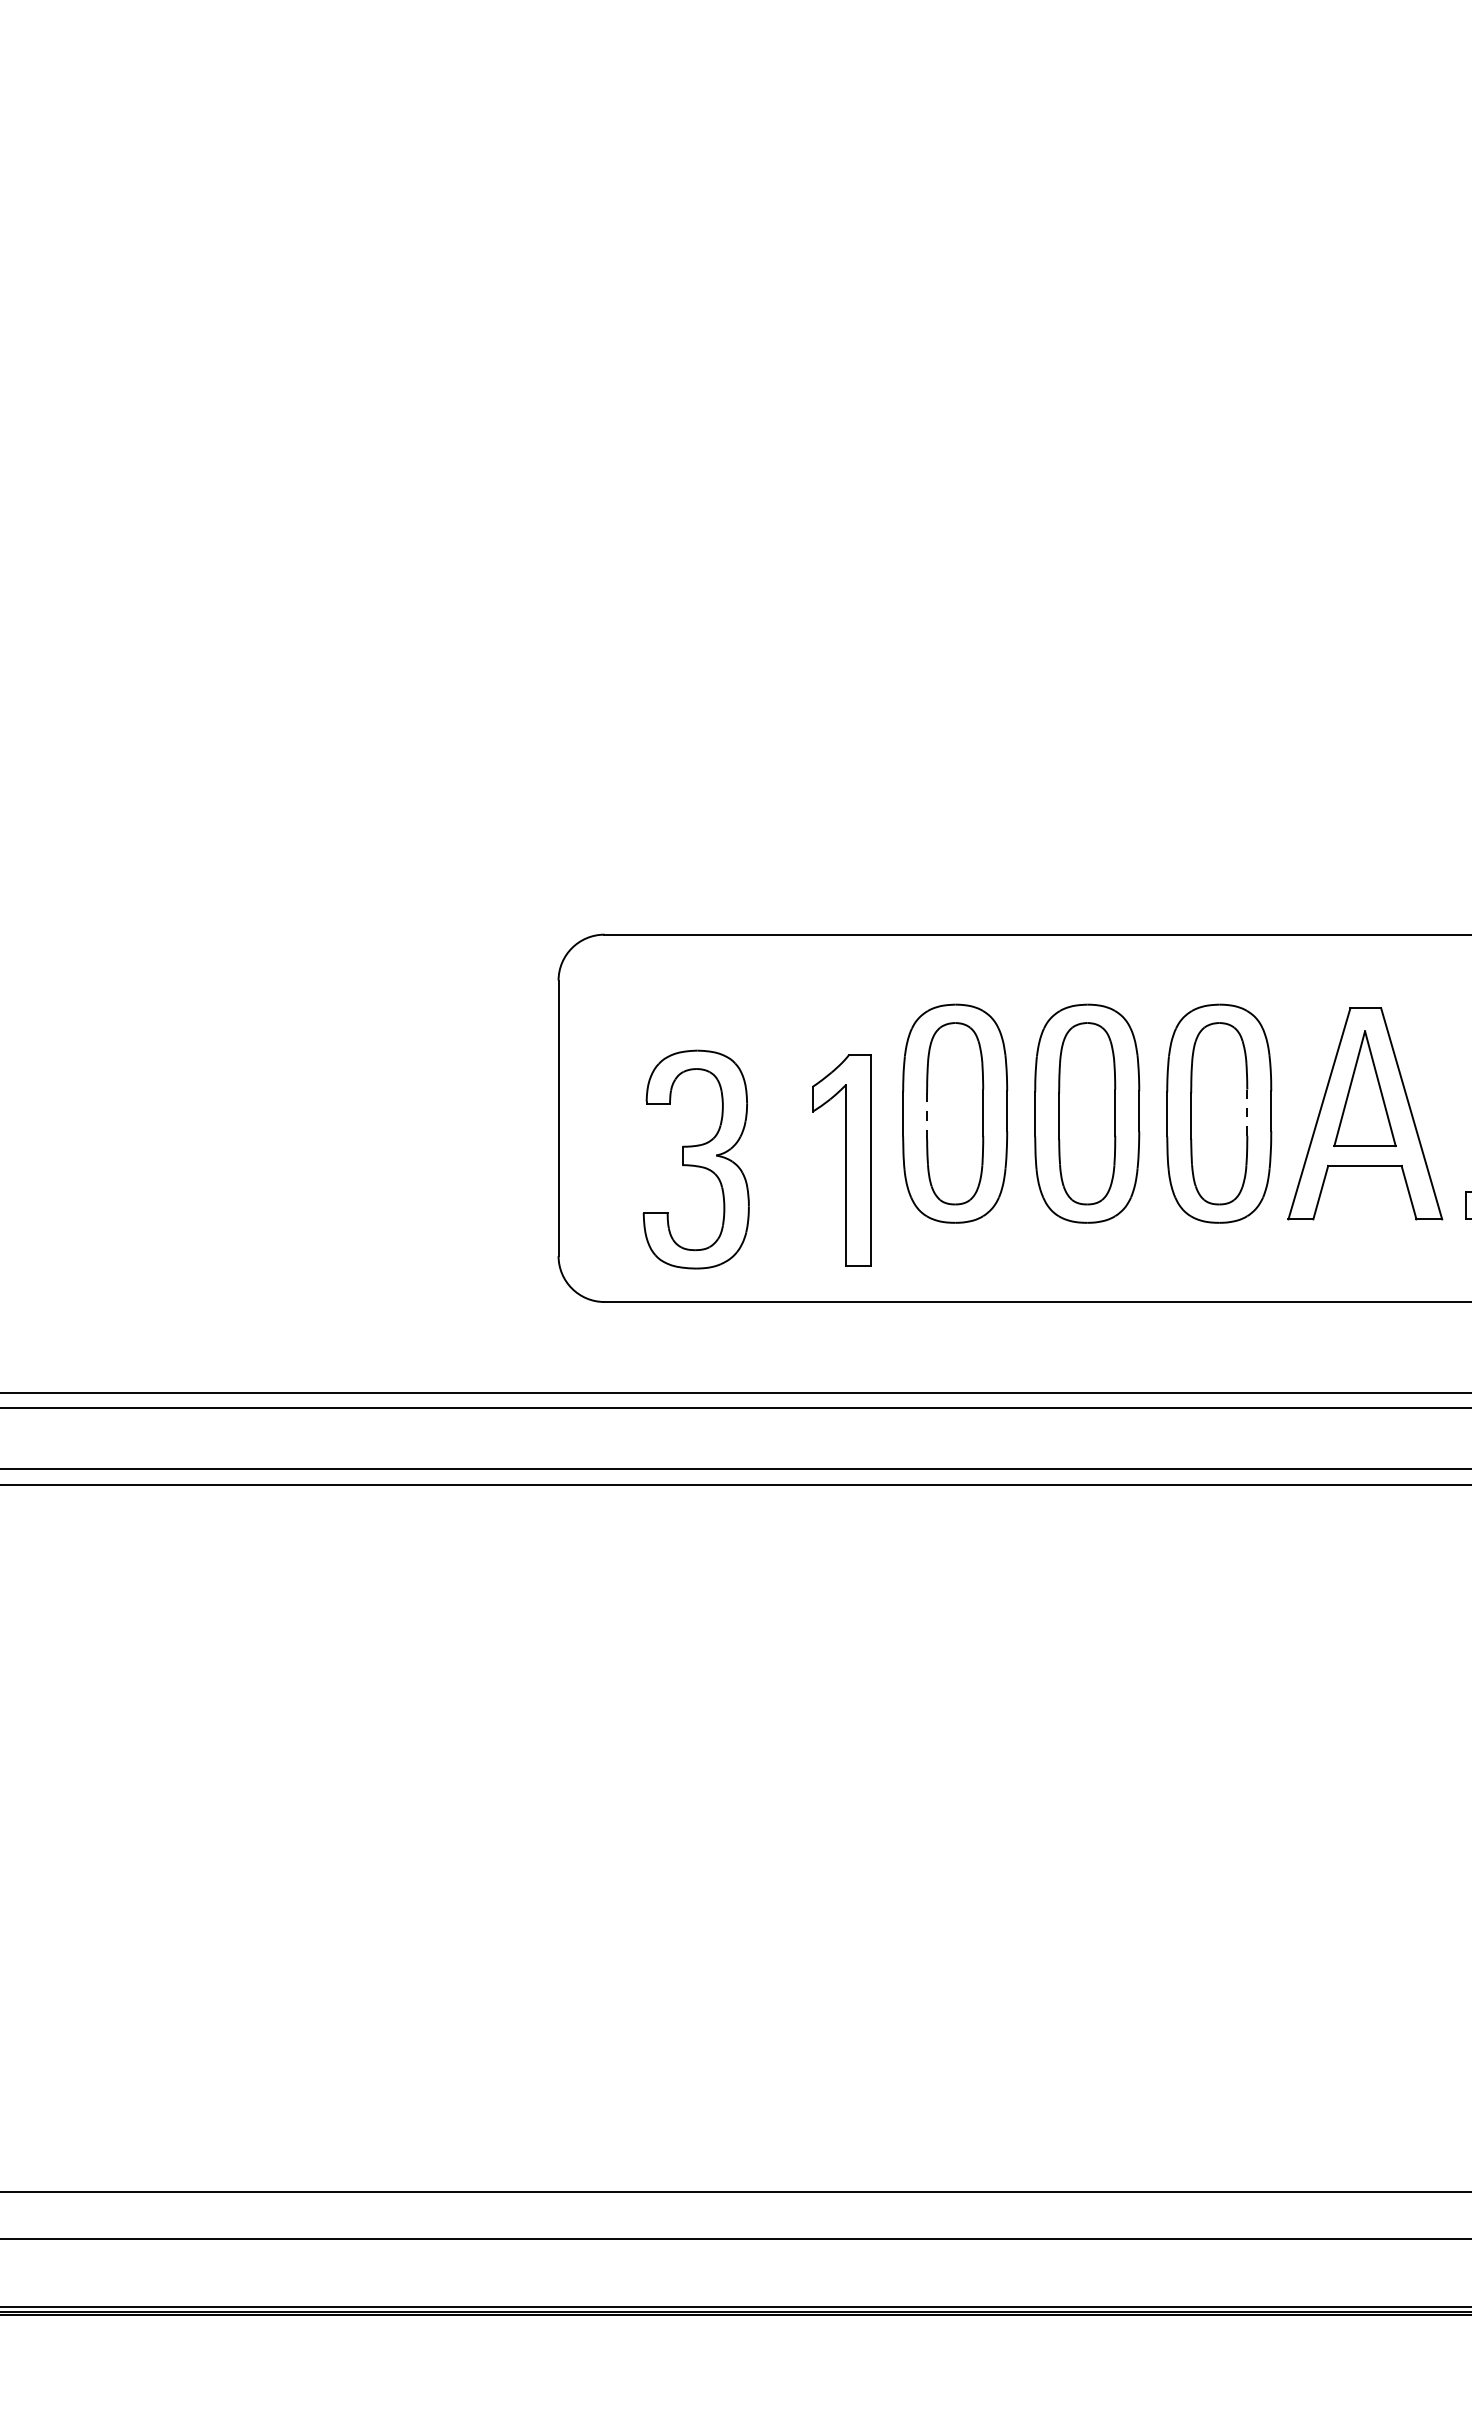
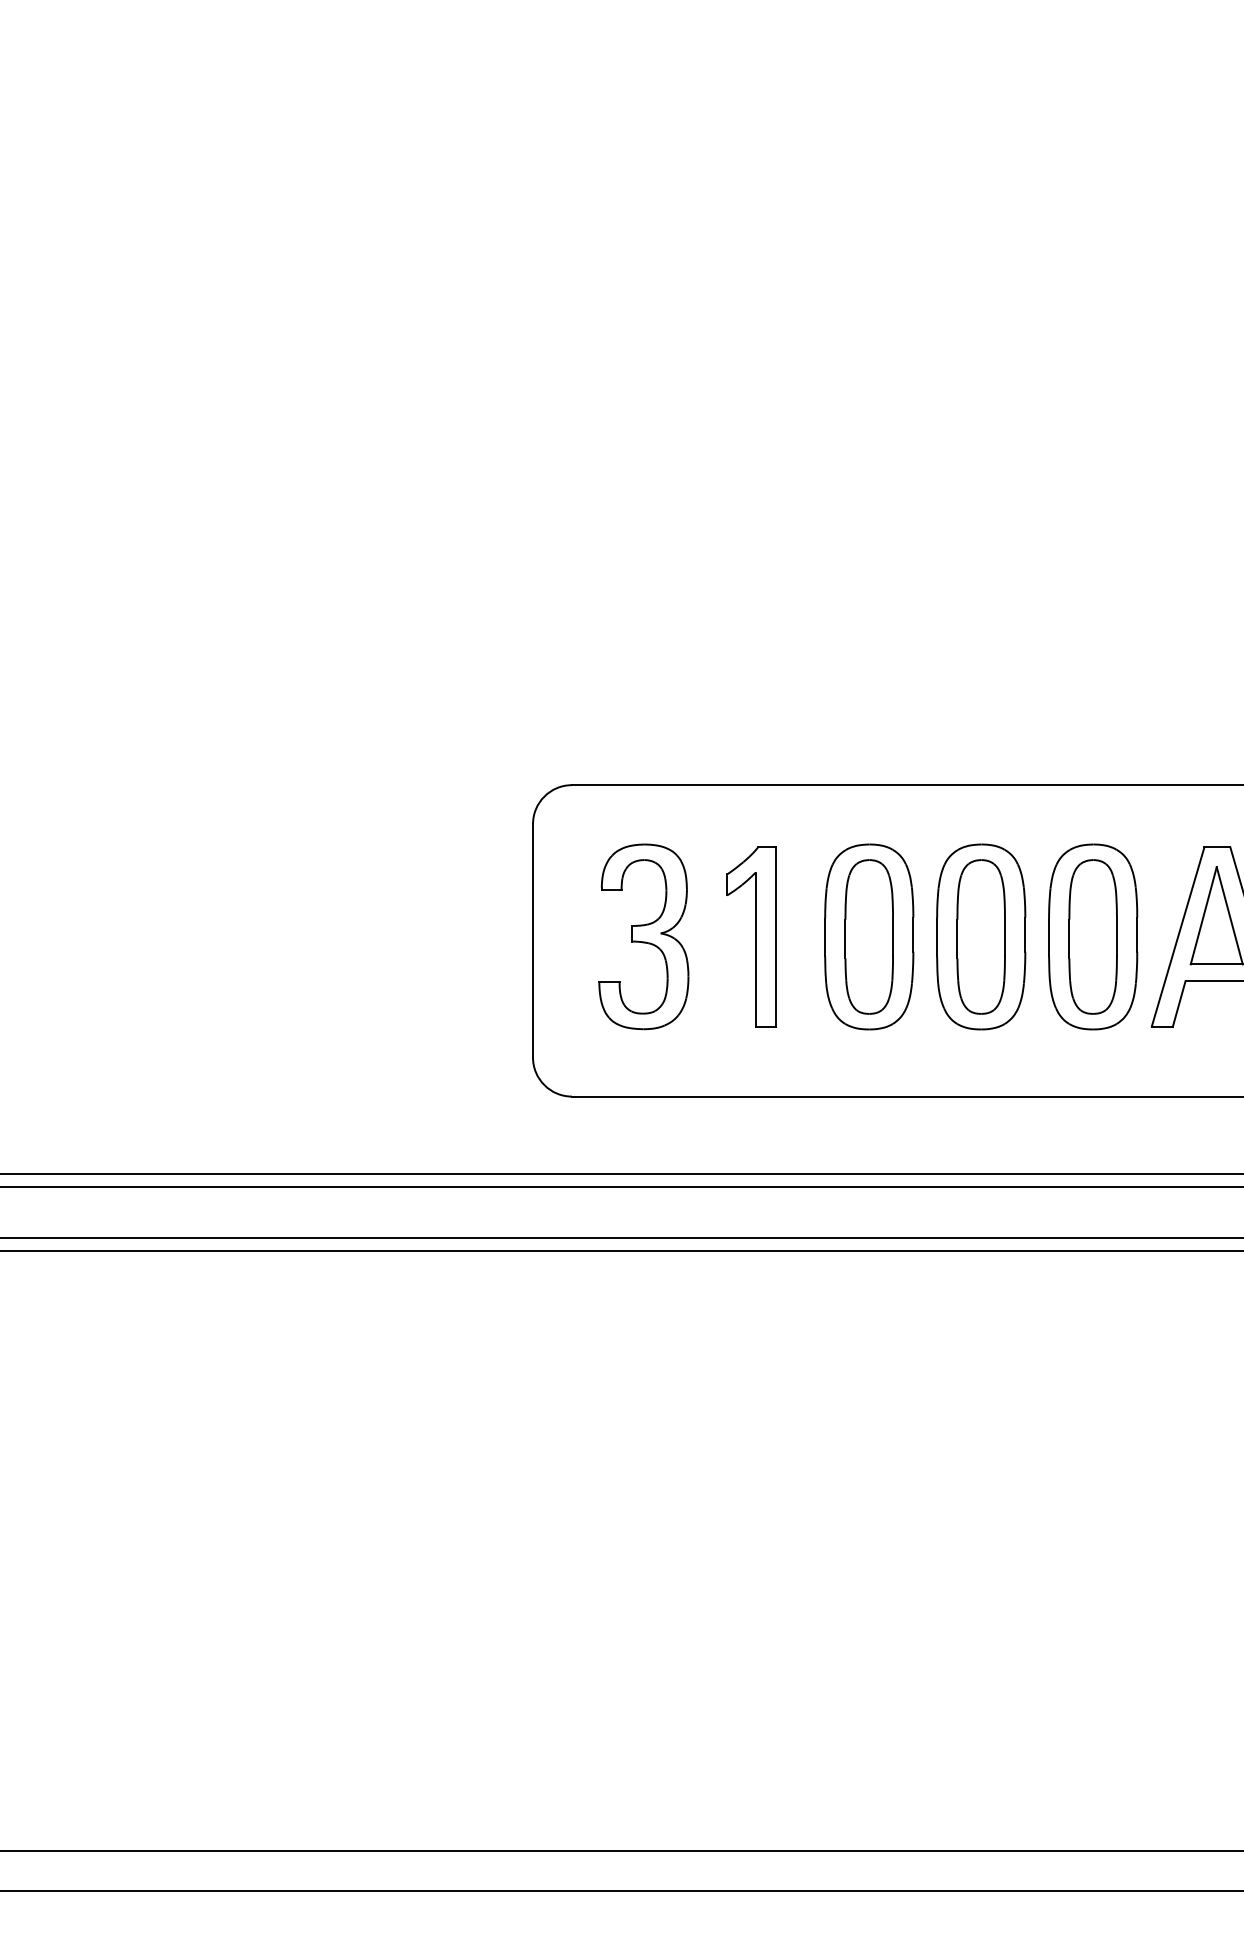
line: (1247, 1113) -> (1117, 936), dashed -> solid
line: (927, 1116) -> (845, 939), dashed -> solid
part: (695, 1159) -> (643, 936), moved
part: (841, 1160) -> (751, 936), moved

